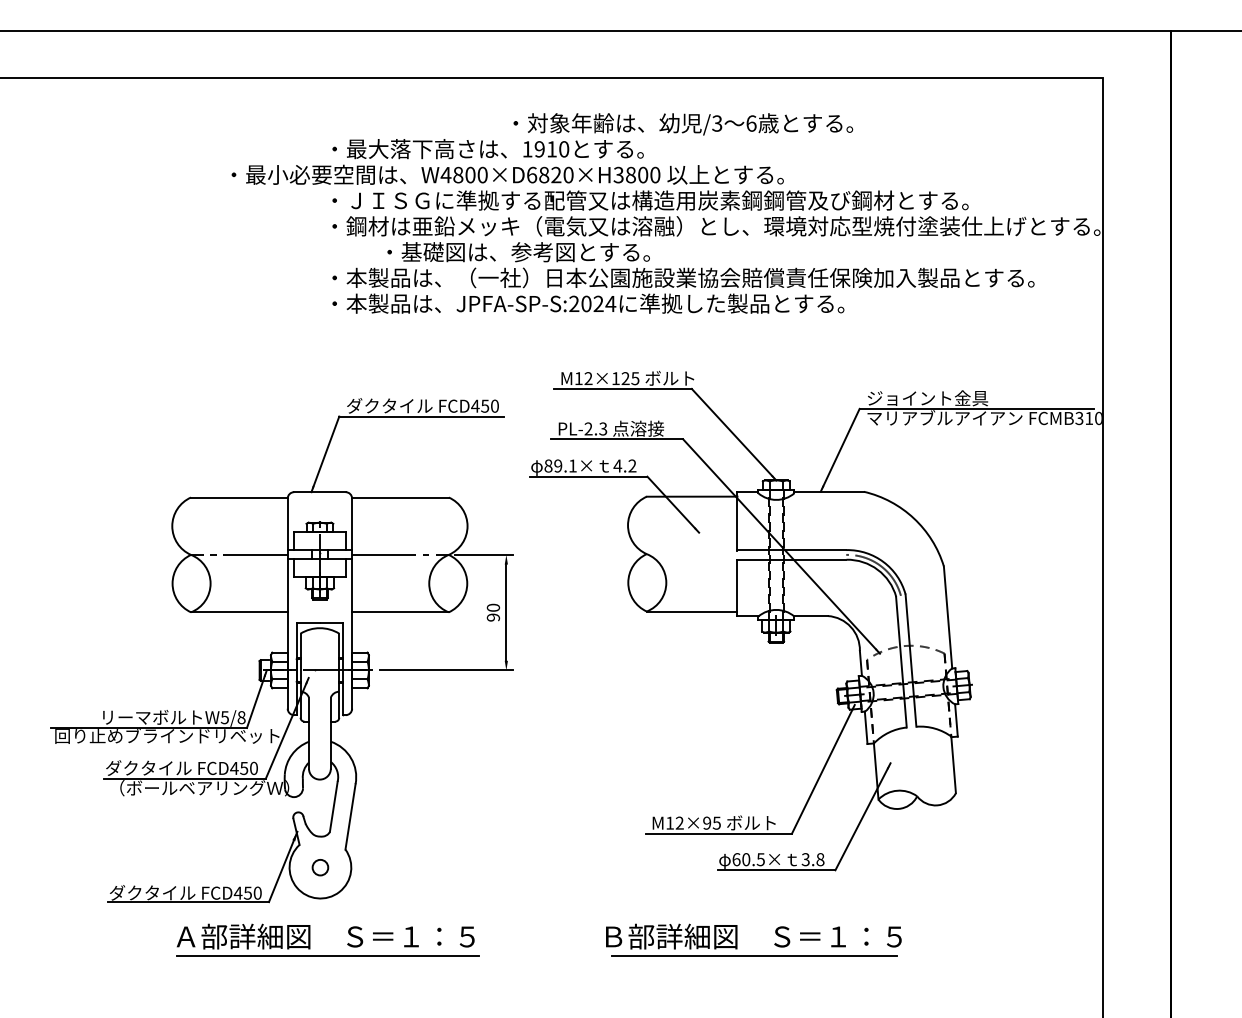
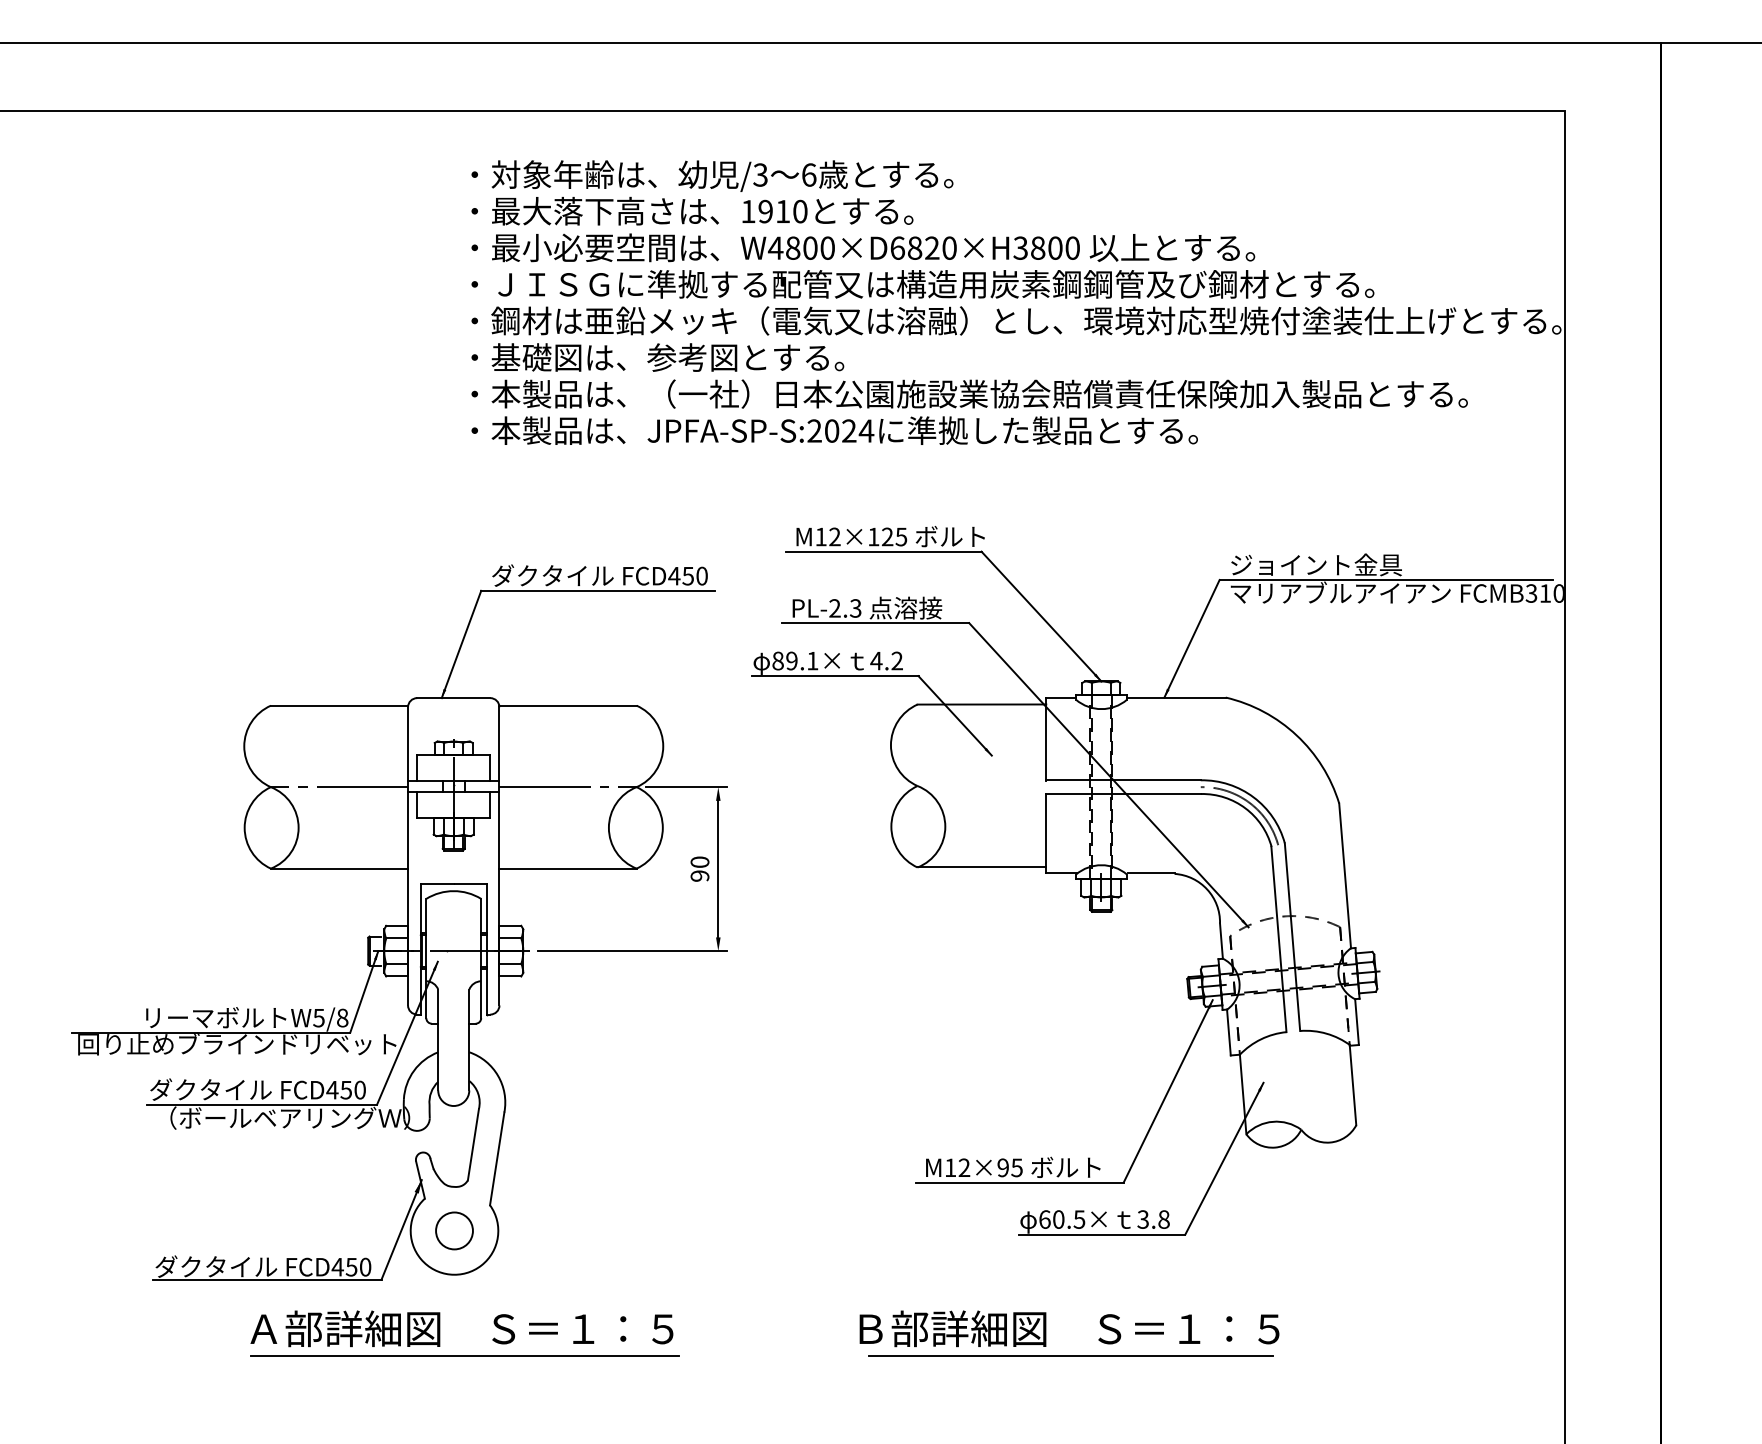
text: (683, 123) -> (712, 175), moved
text: (507, 174) -> (863, 247), moved
text: (518, 252) -> (657, 357), moved
circle: (320, 867) -> (454, 1230), size x1.67

